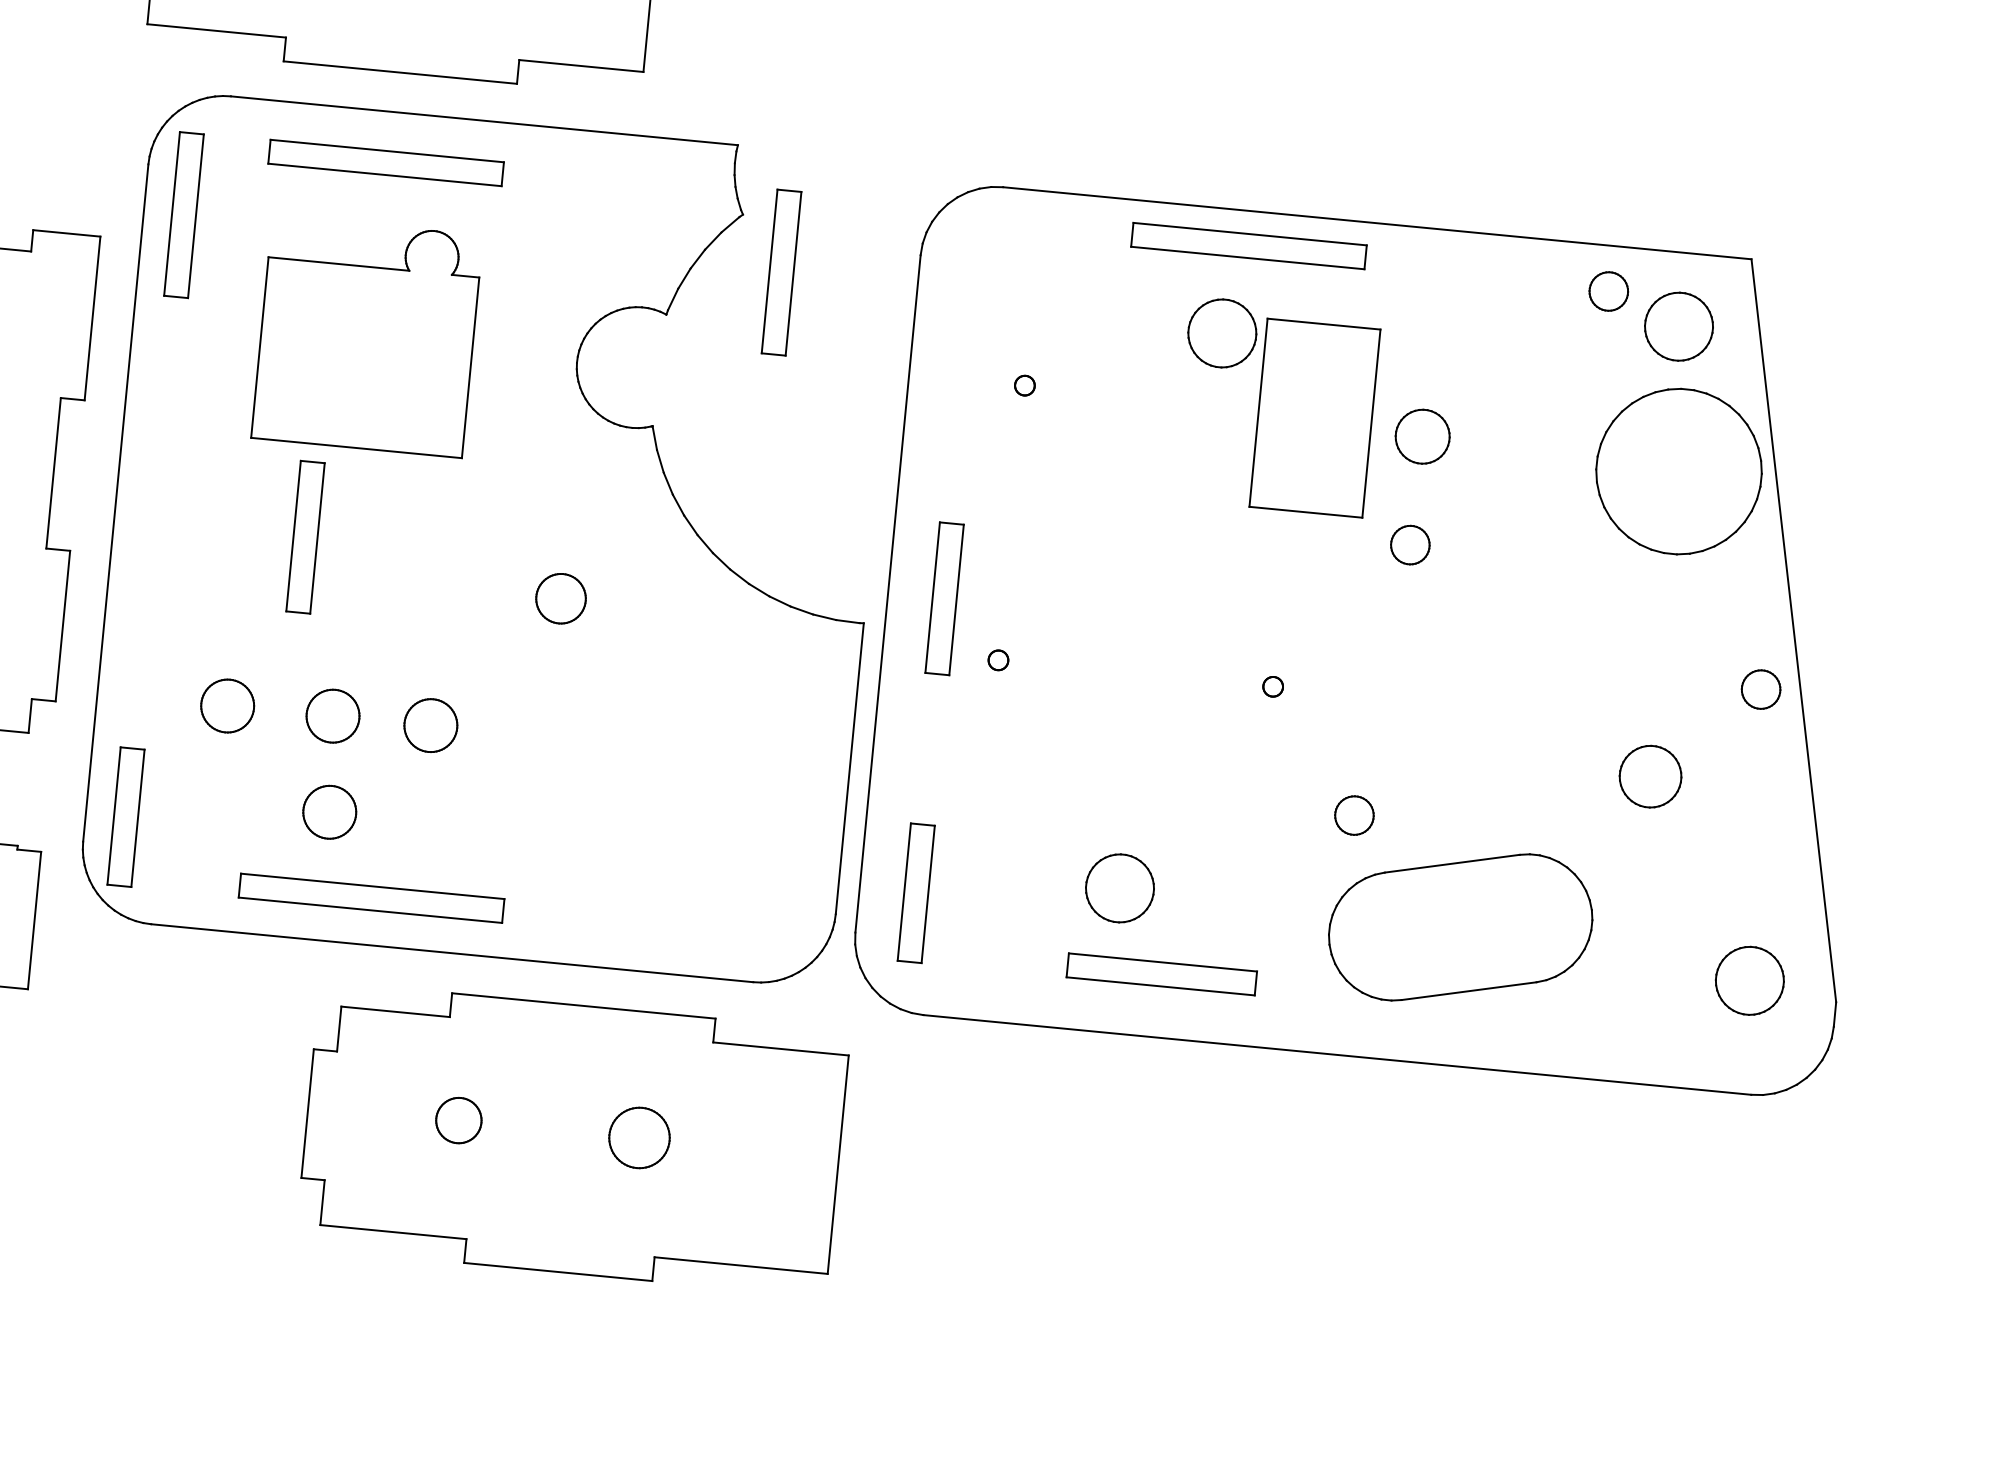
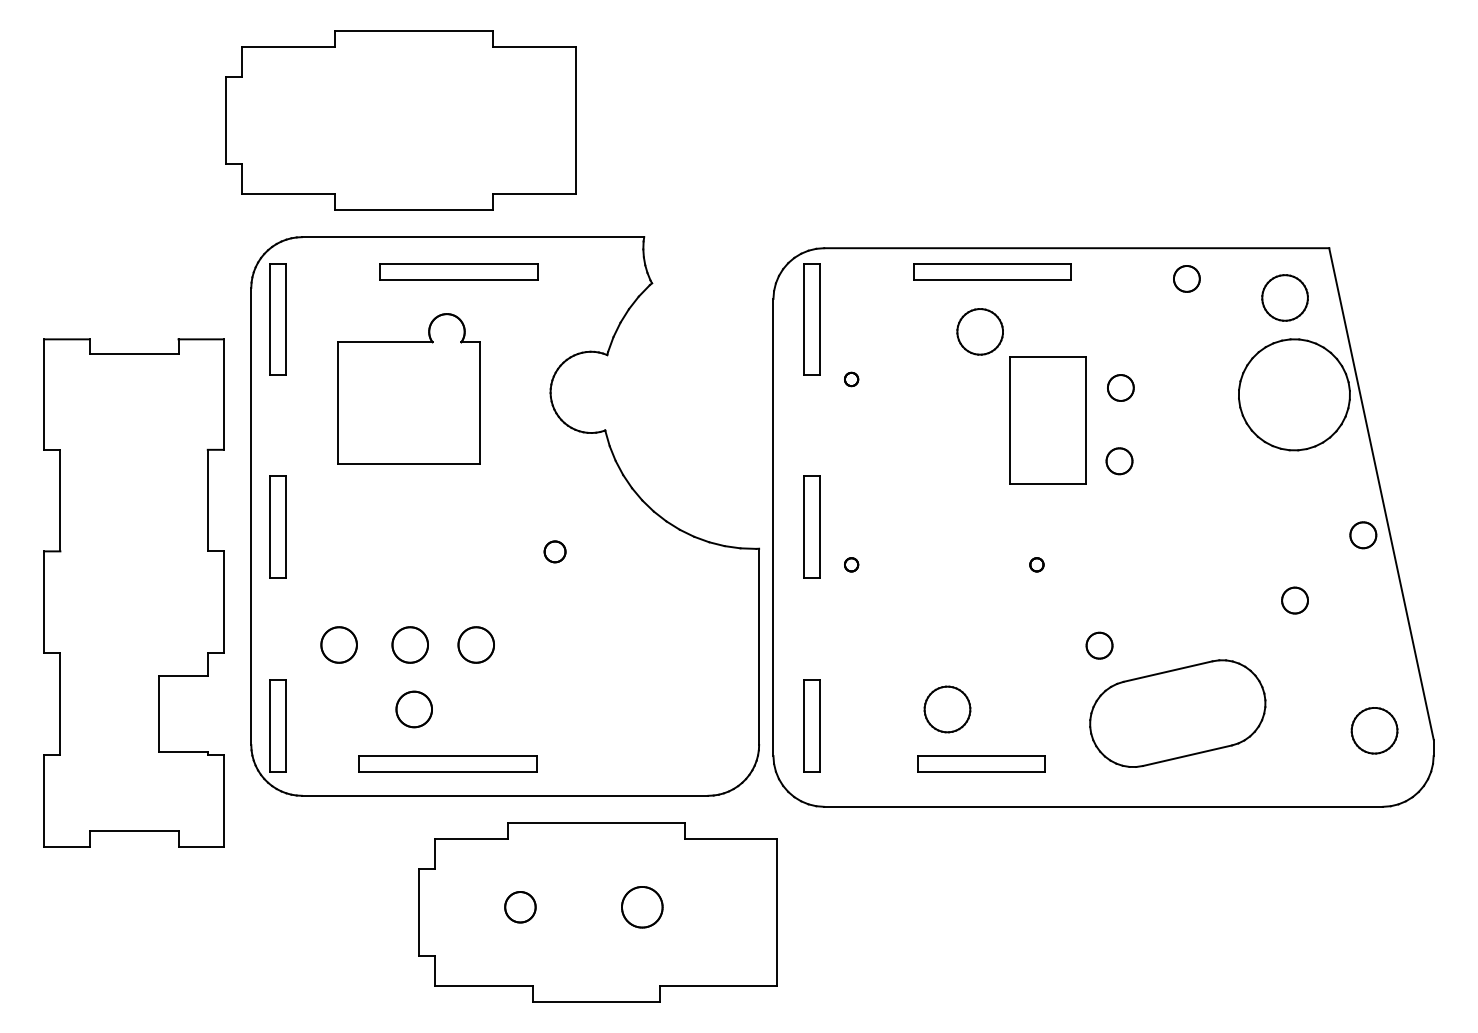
part: (385, 162) -> (458, 271), moved
part: (781, 272) -> (811, 319), moved
part: (1608, 290) -> (1186, 278), moved
part: (1314, 418) -> (1047, 420), moved
part: (1422, 435) -> (1120, 387), size x0.71
part: (304, 536) -> (277, 526), moved
part: (560, 598) -> (554, 551), size x0.62
part: (1649, 776) -> (1294, 600), size x0.62

